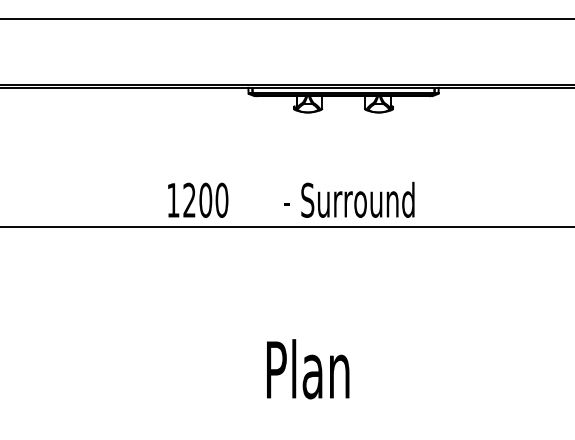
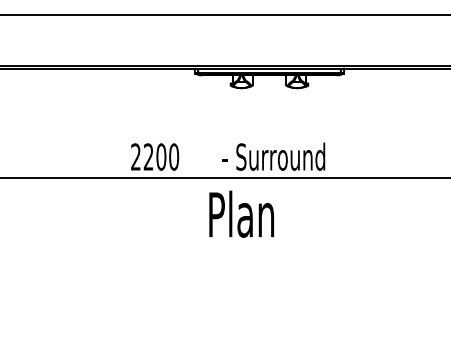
text: (173, 199) -> (136, 156), 1200 -> 2200
text: (308, 369) -> (241, 214), moved

